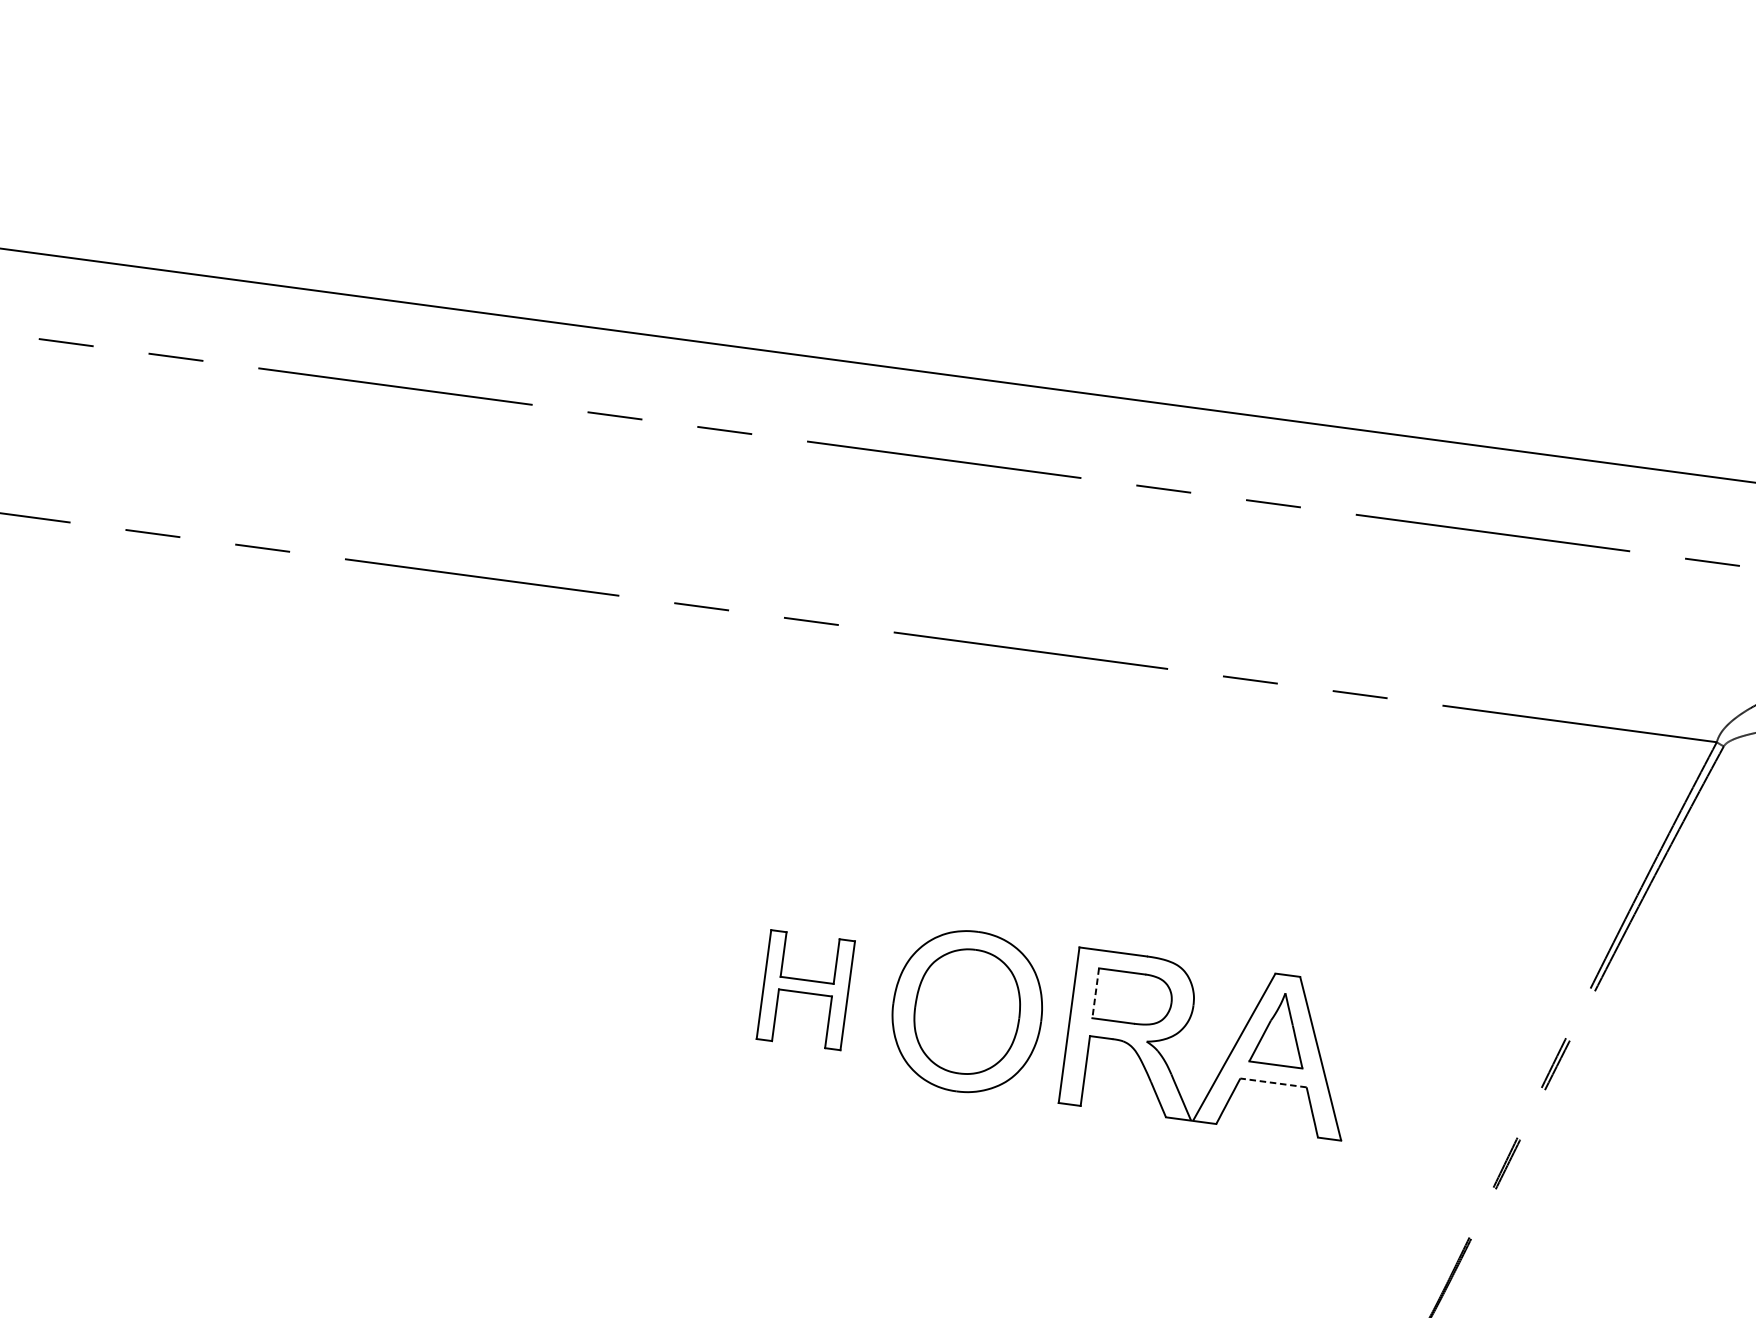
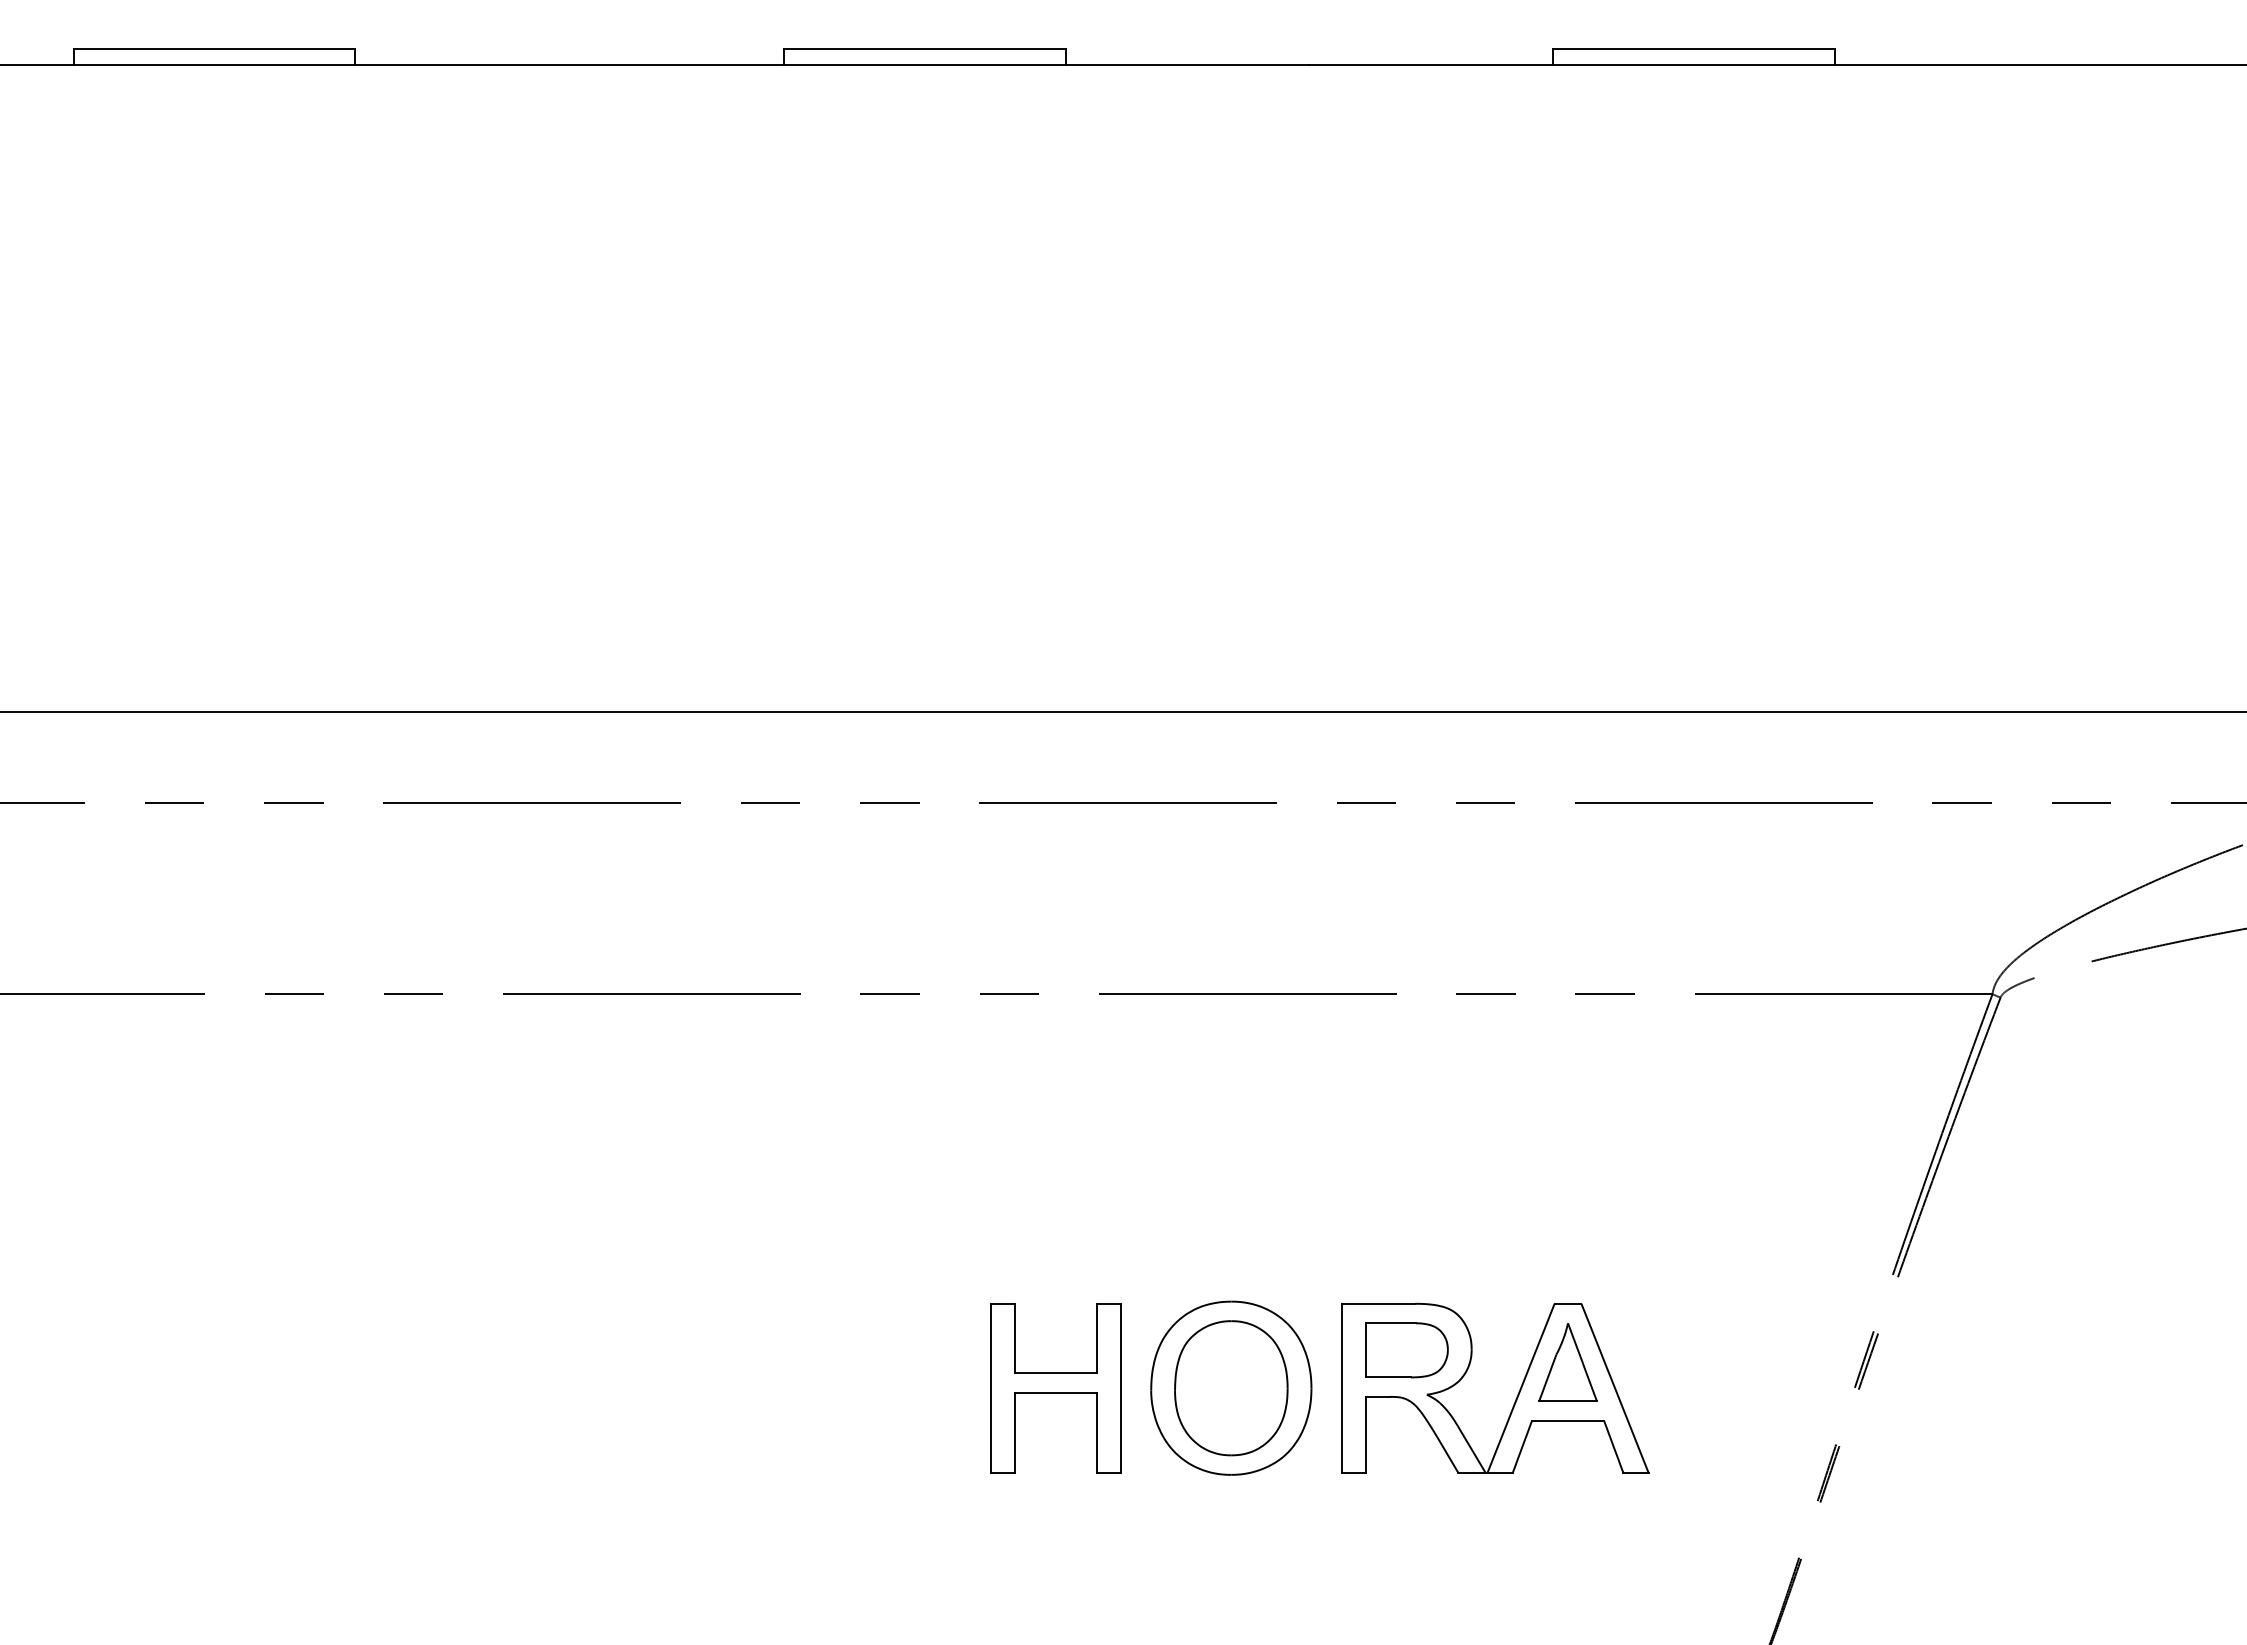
part: (805, 990) -> (1055, 1388), size x1.43
line: (1095, 993) -> (1365, 1350), dashed -> solid
line: (1273, 1082) -> (1568, 1420), dashed -> solid

